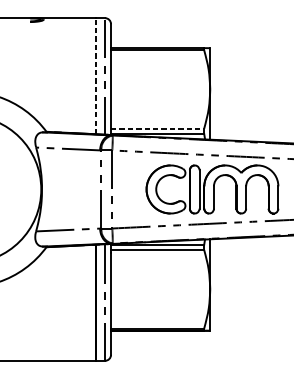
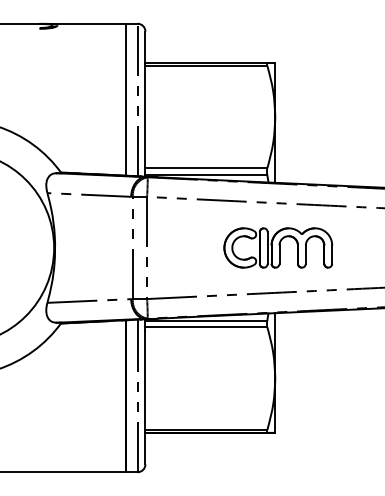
line: (95, 76) -> (125, 99), dashed -> solid
line: (157, 128) -> (206, 168), dashed -> solid
part: (212, 189) -> (278, 247), size x0.62

